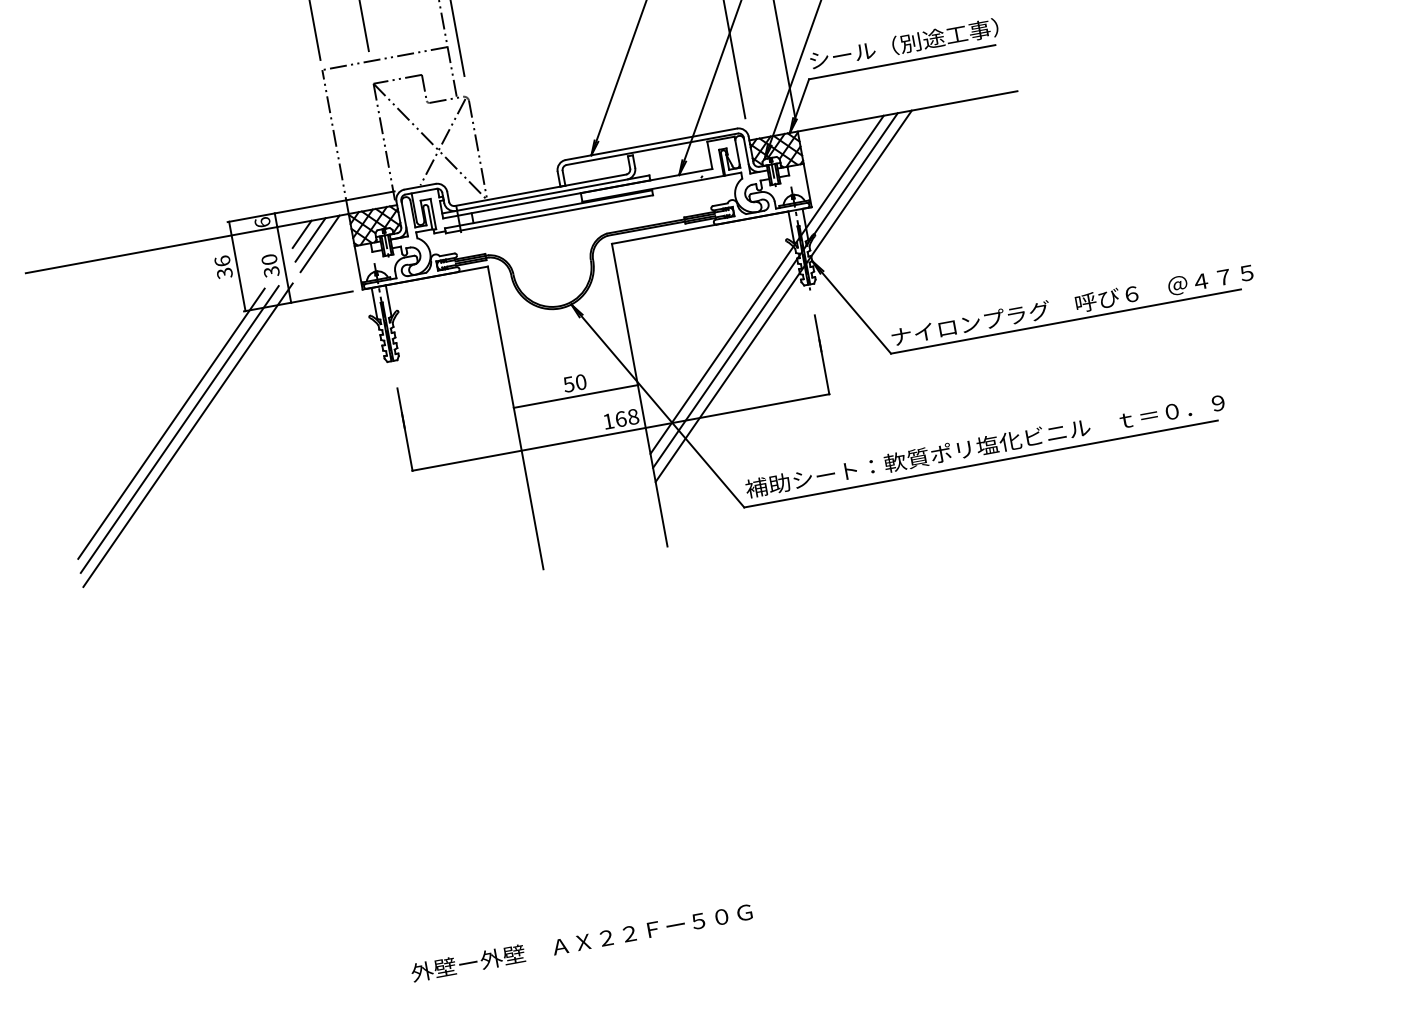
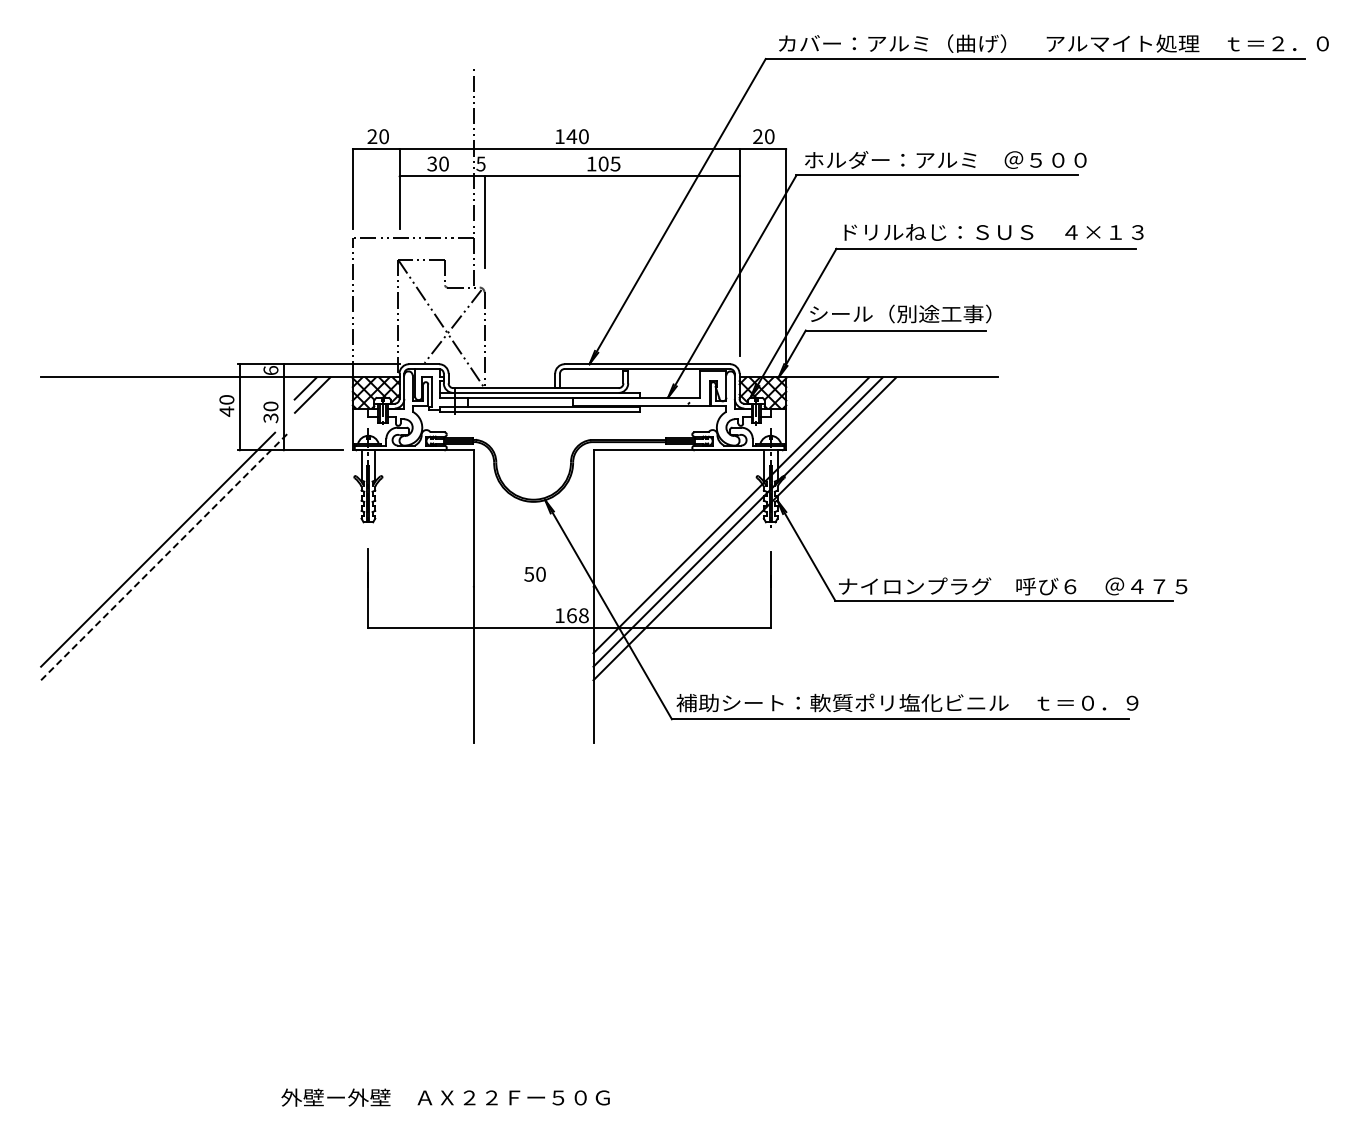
line: (319, 244) -> (320, 400), removed
text: (223, 267) -> (226, 405), 36 -> 40
line: (575, 396) -> (533, 586), removed
line: (171, 423) -> (151, 542), removed
line: (188, 435) -> (165, 556), solid -> dashed

